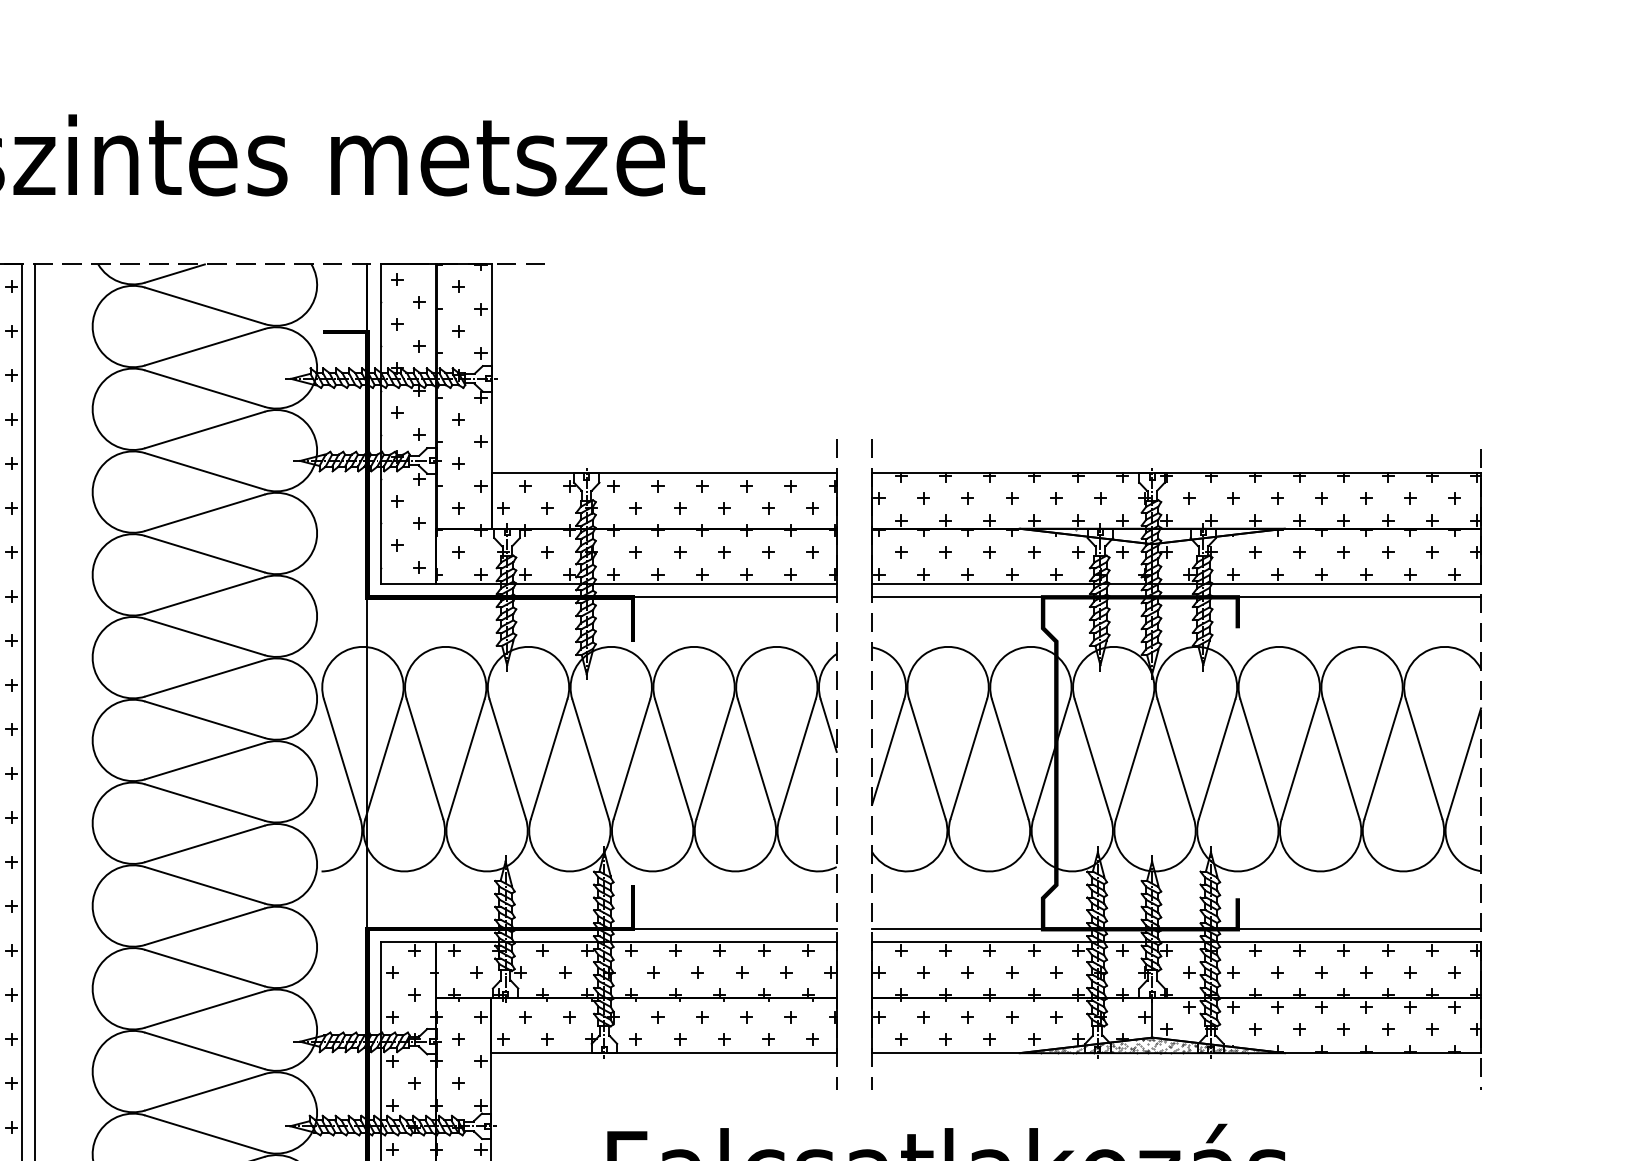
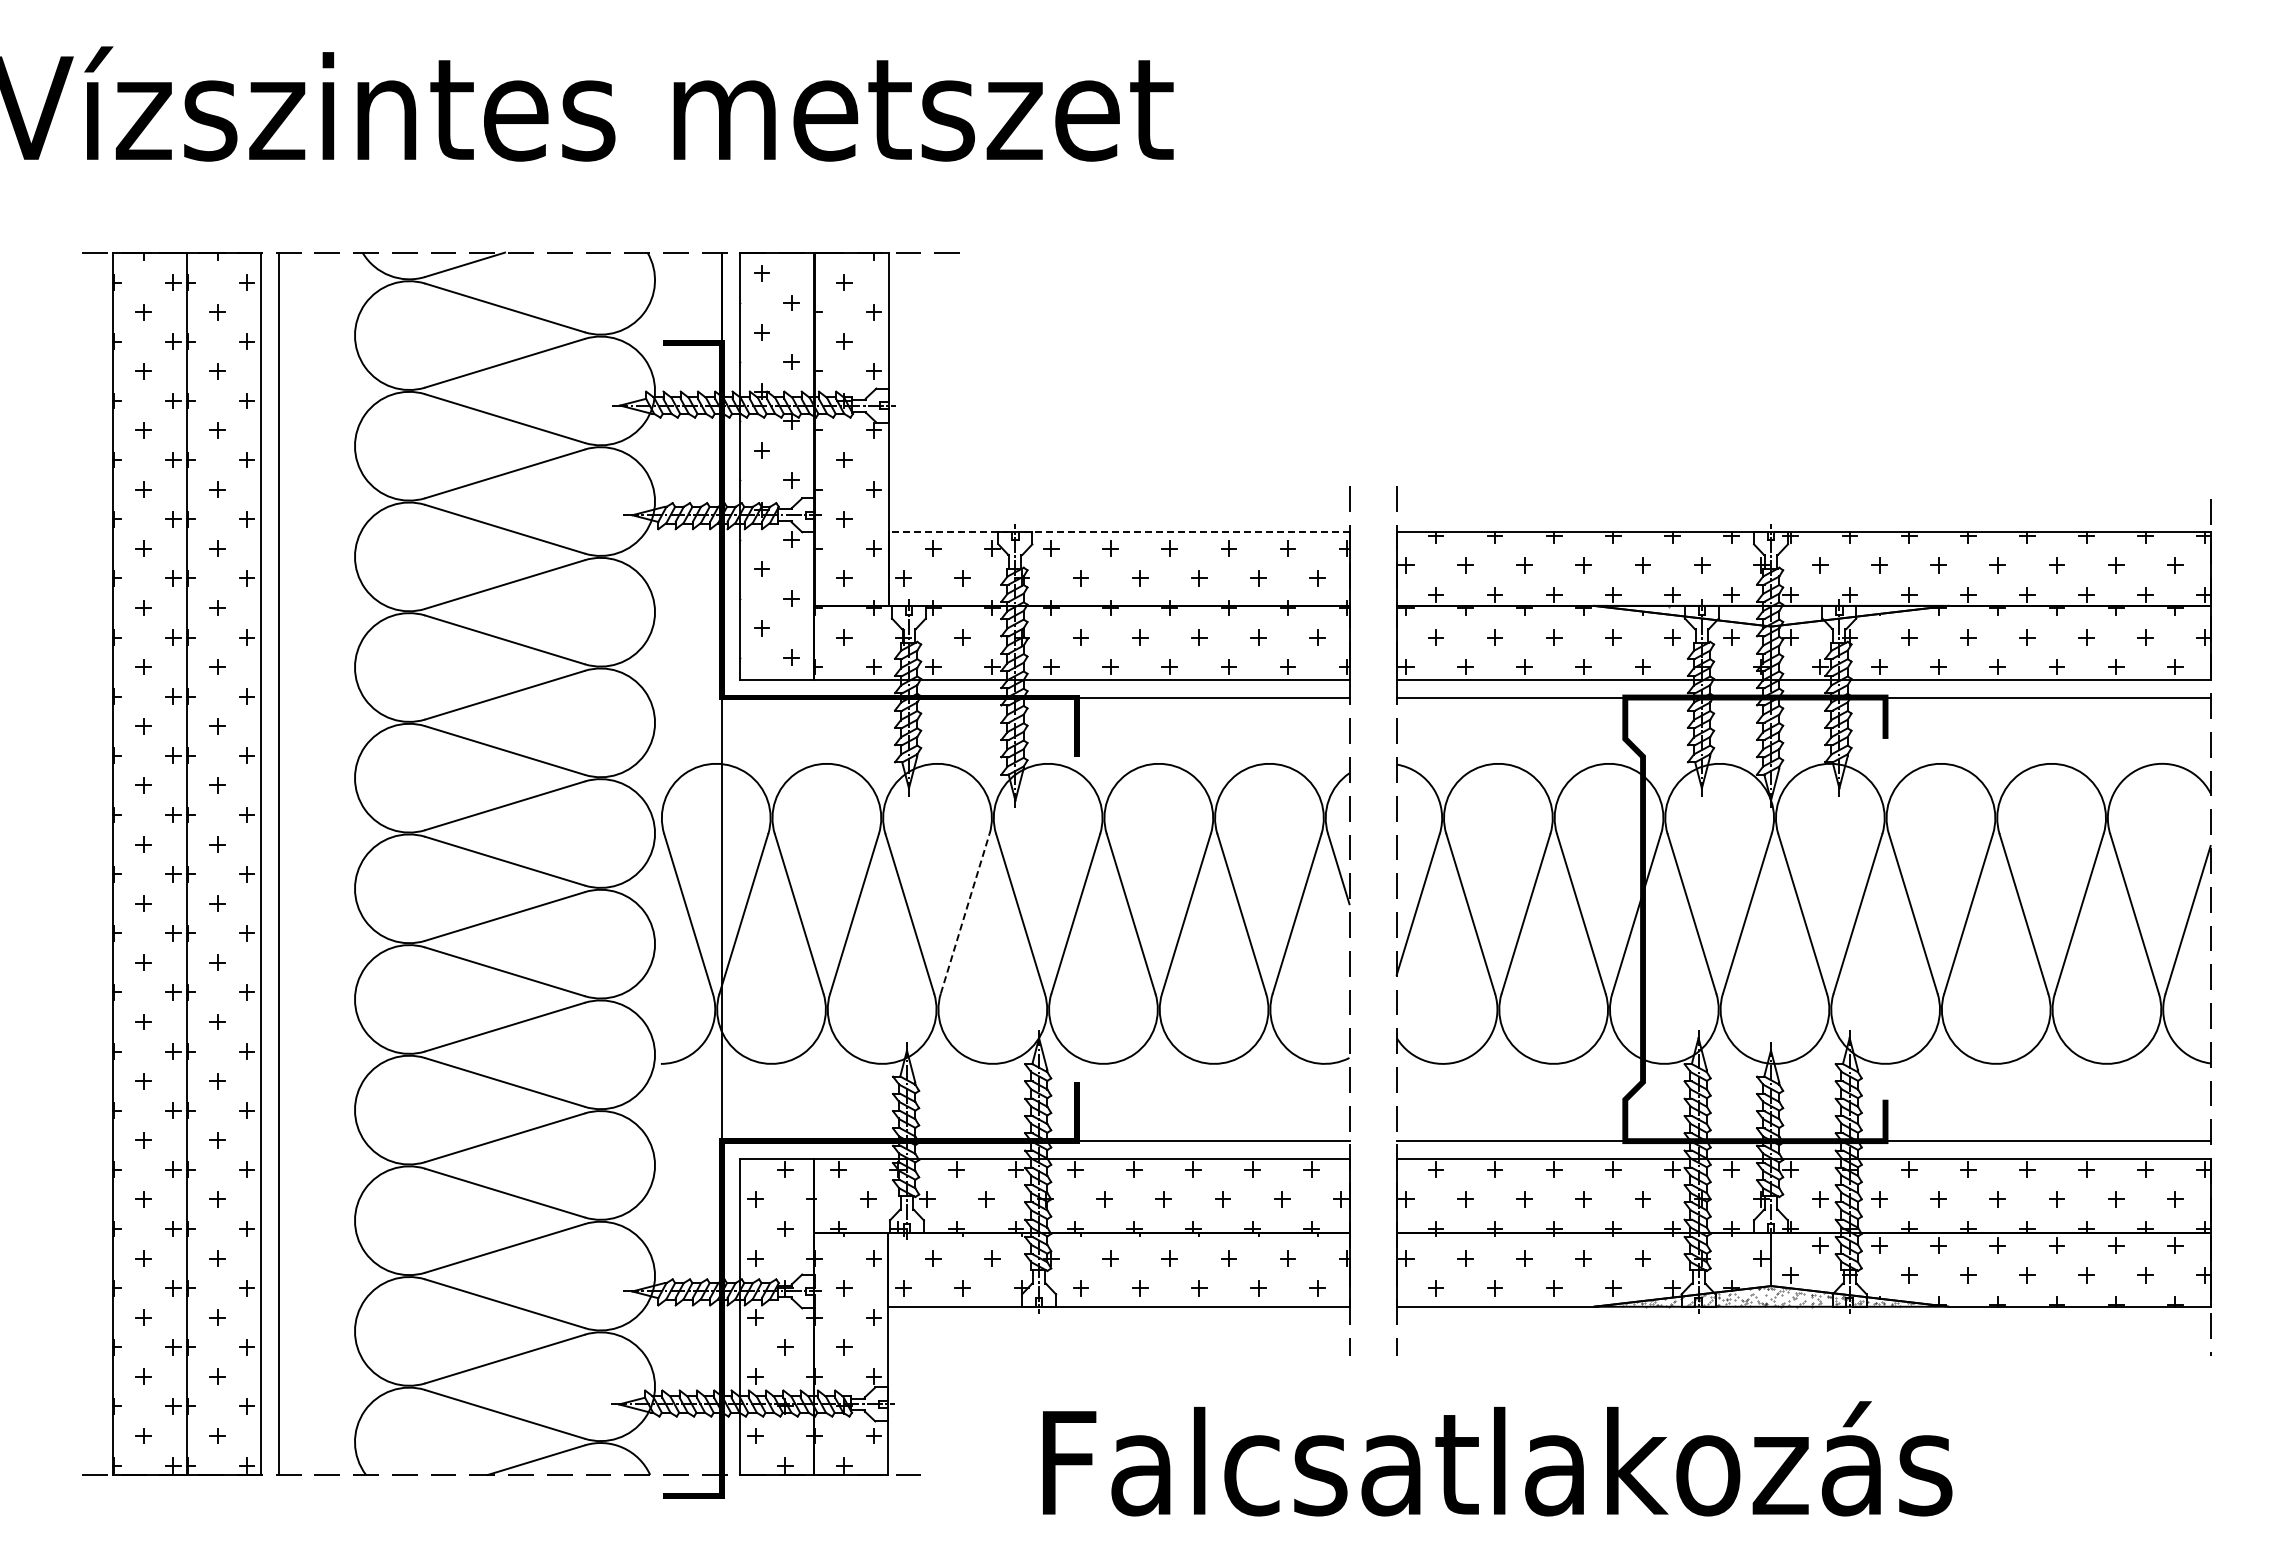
line: (663, 473) -> (1118, 531), solid -> dashed
line: (549, 758) -> (965, 913), solid -> dashed

